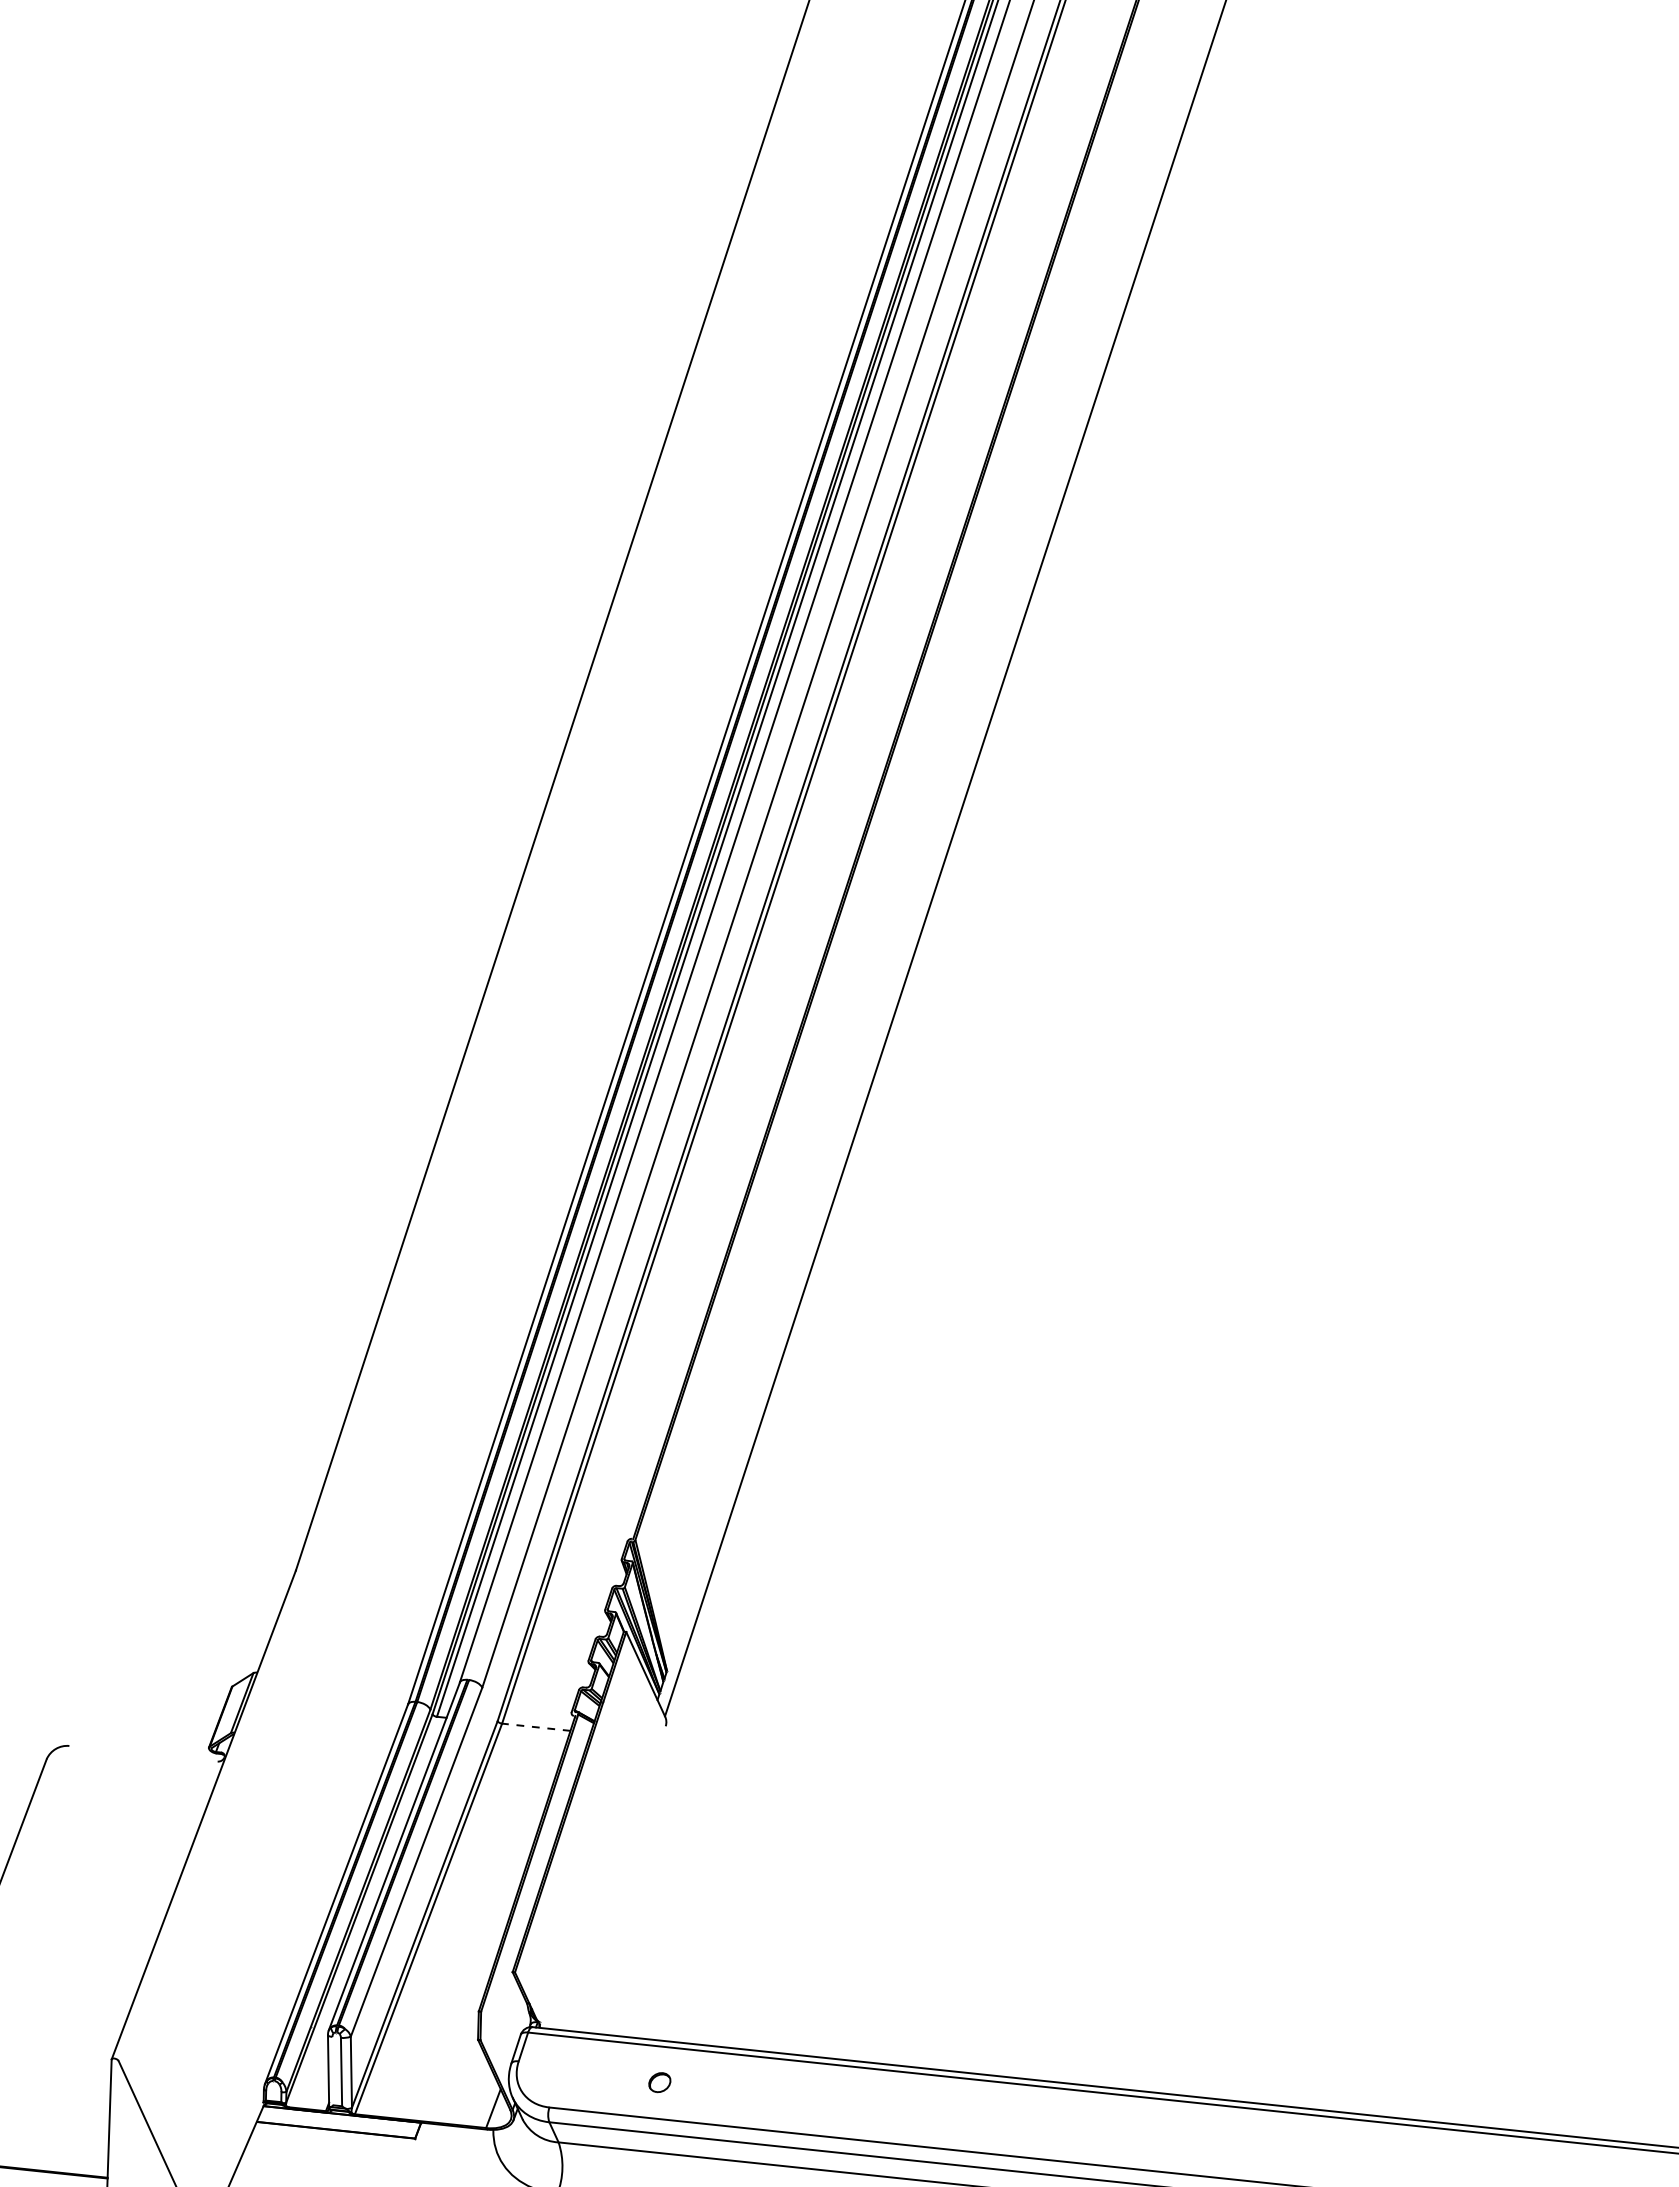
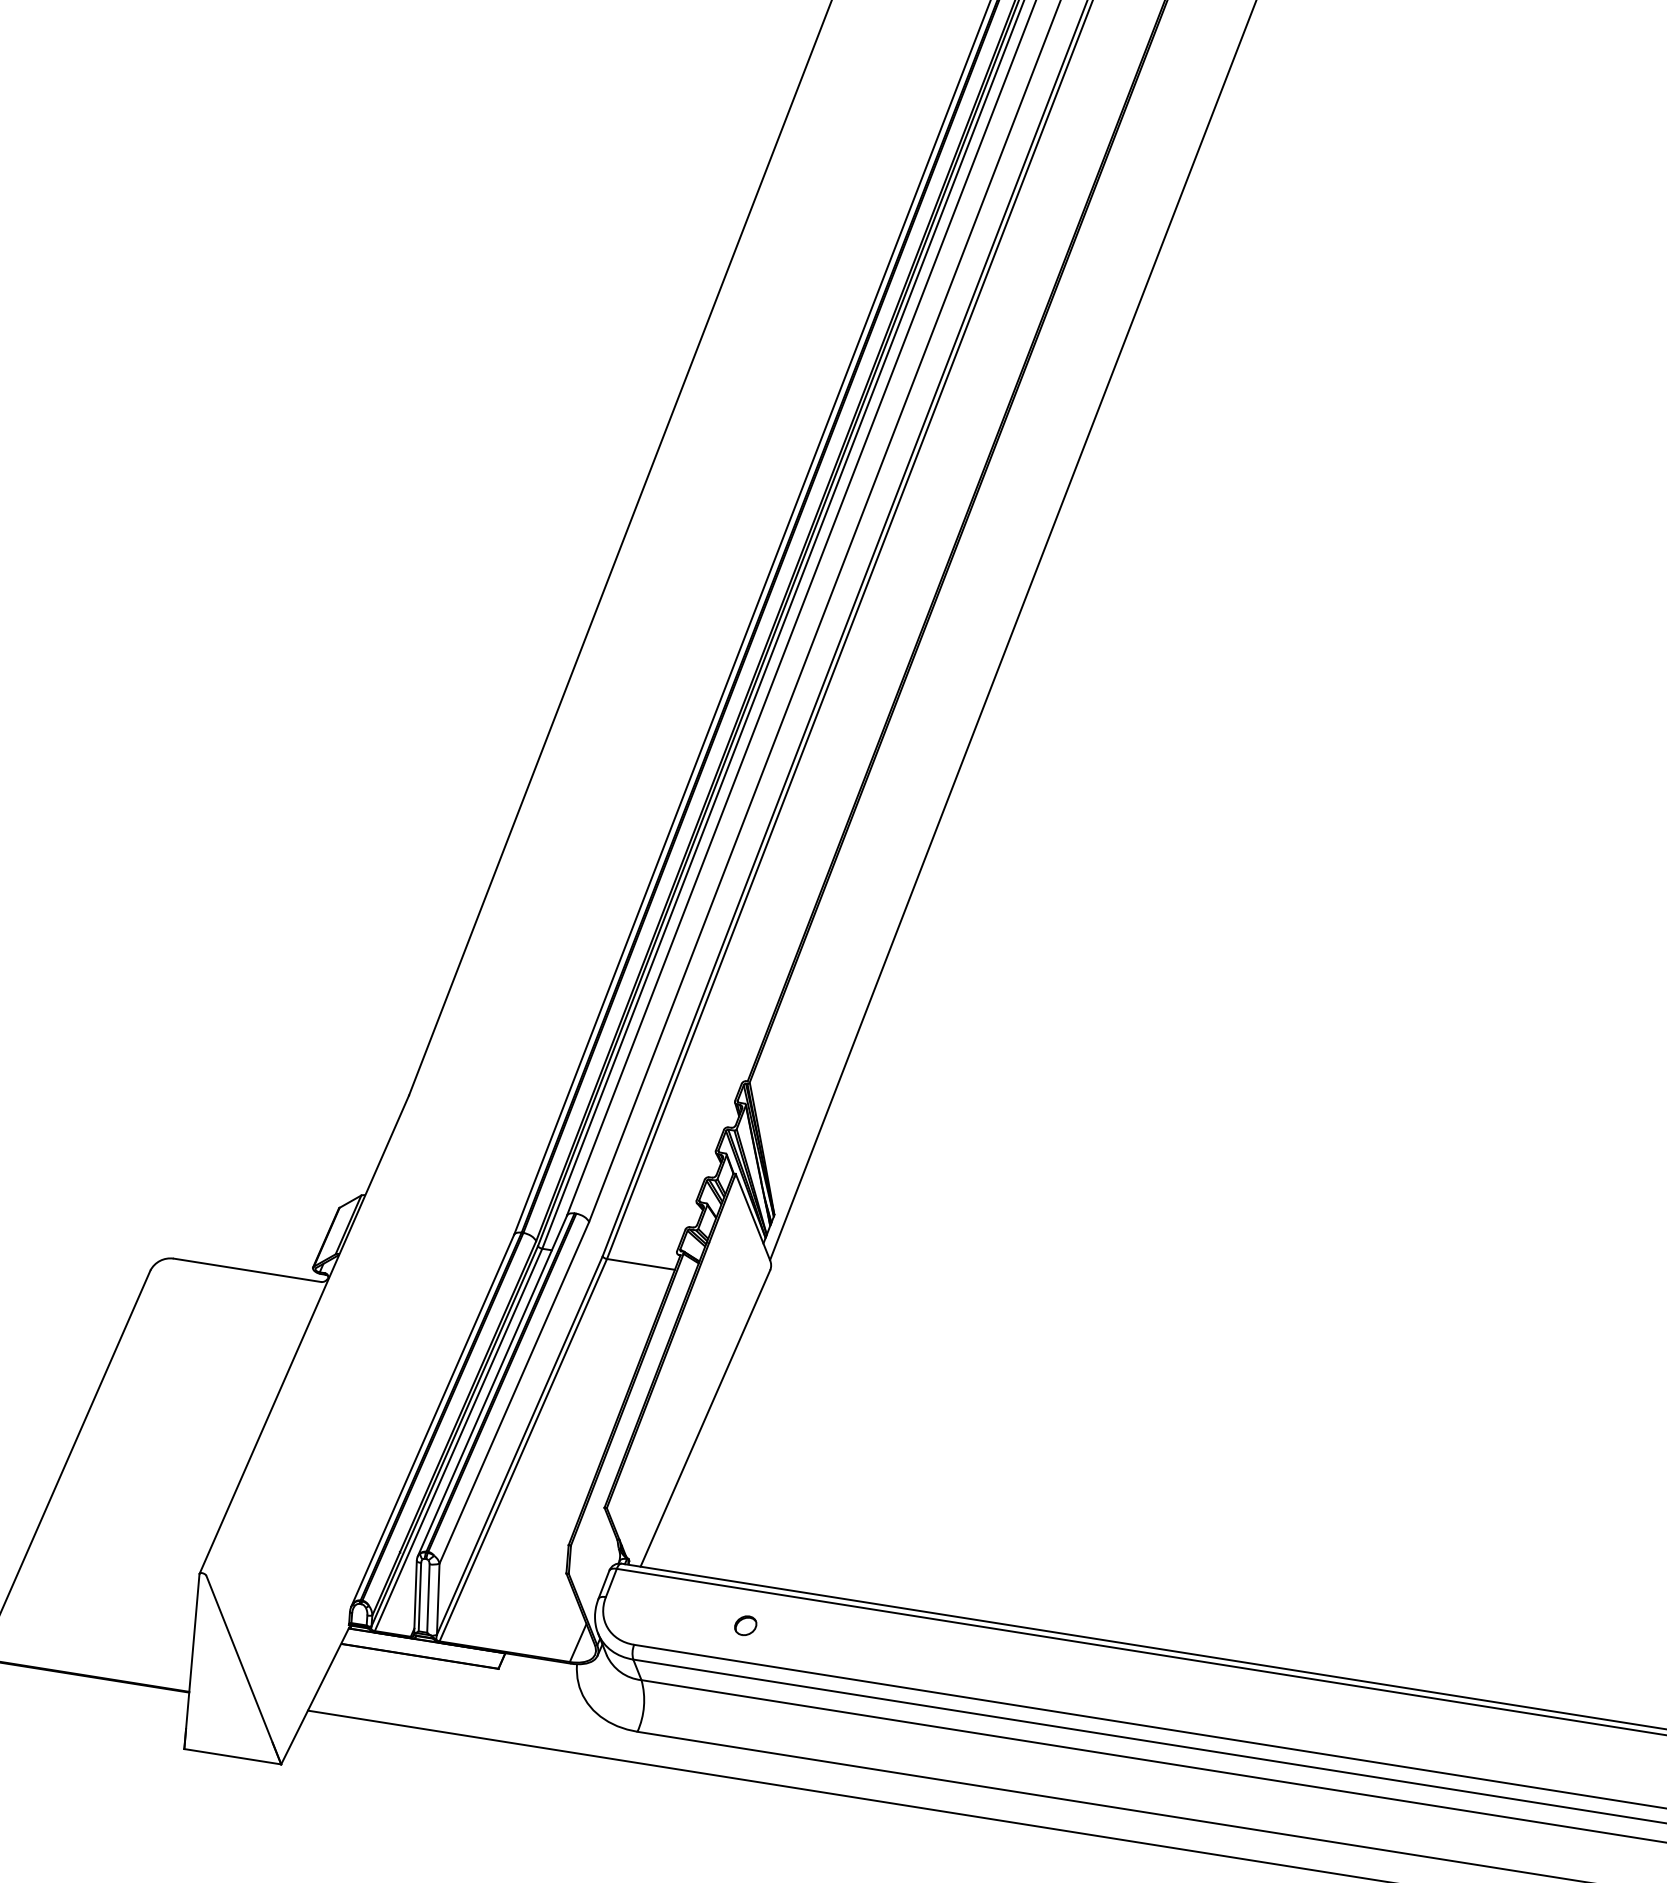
line: (535, 1727) -> (640, 1264), dashed -> solid
line: (143, 1753) -> (247, 1270), added
line: (608, 1877) -> (705, 1418), added
line: (362, 1911) -> (457, 1439), added
line: (332, 2070) -> (419, 1596), added

